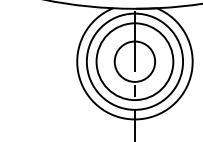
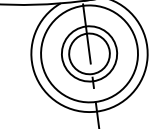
circle: (134, 61) -> (89, 53), size x0.71

